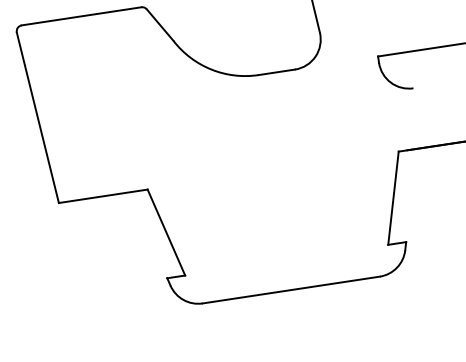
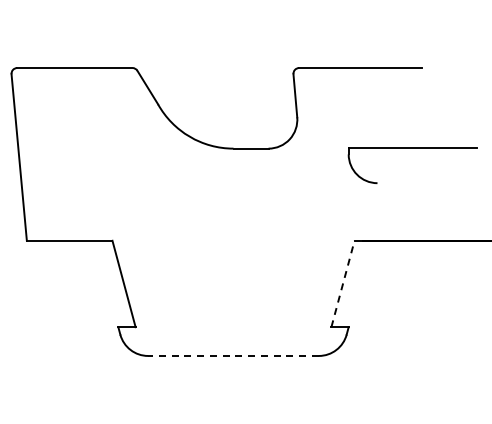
line: (392, 197) -> (342, 283), solid -> dashed
line: (291, 289) -> (233, 355), solid -> dashed

